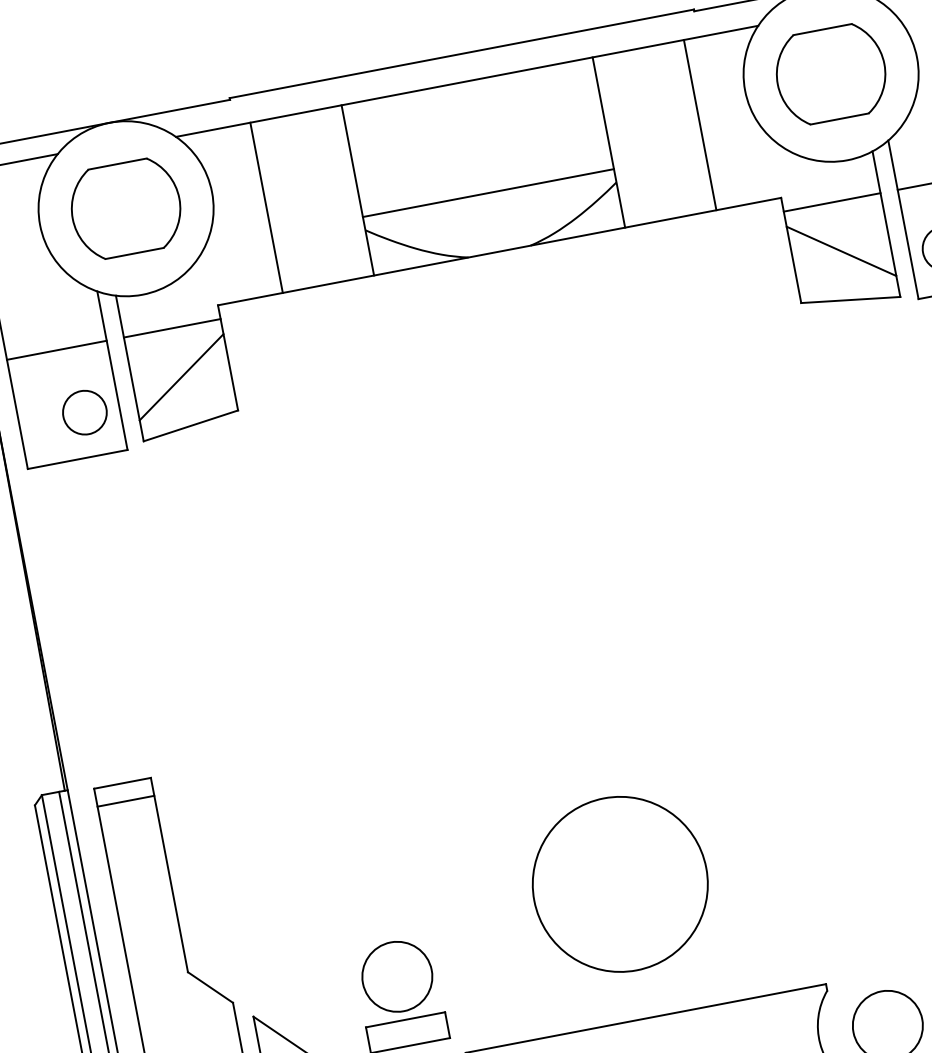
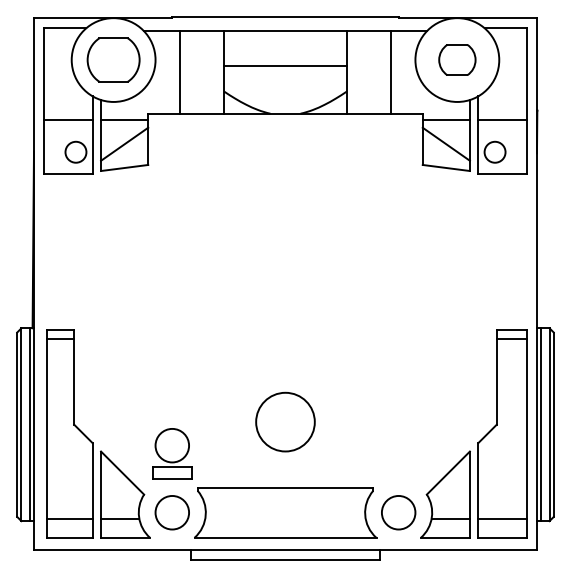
part: (831, 73) -> (457, 59), size x0.7
line: (488, 193) -> (285, 66), moved
circle: (620, 882) -> (285, 421), size x0.7

